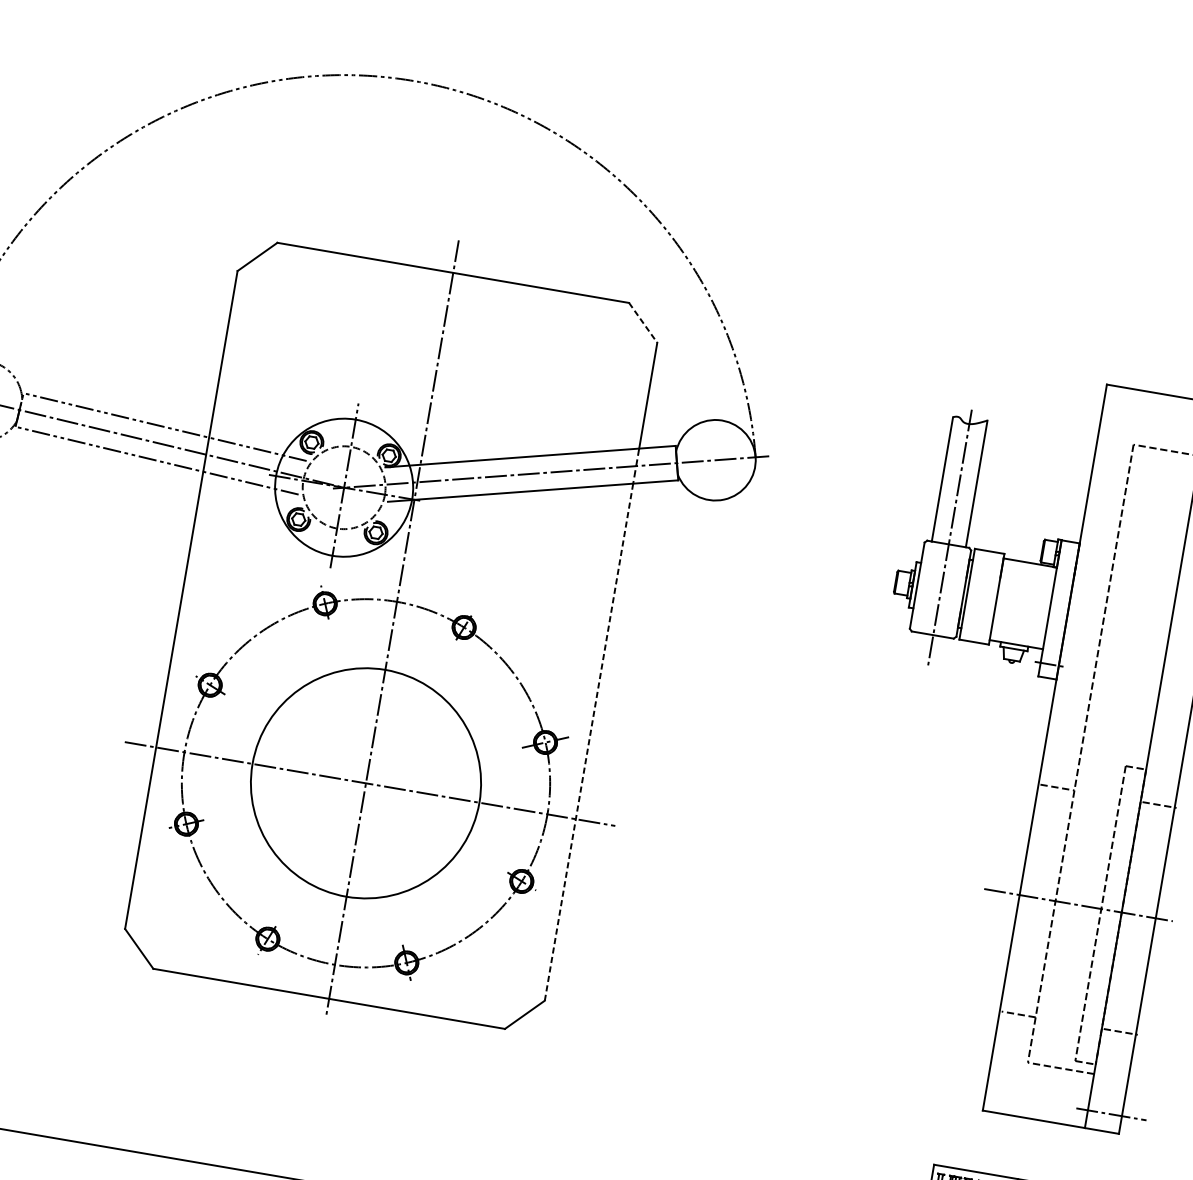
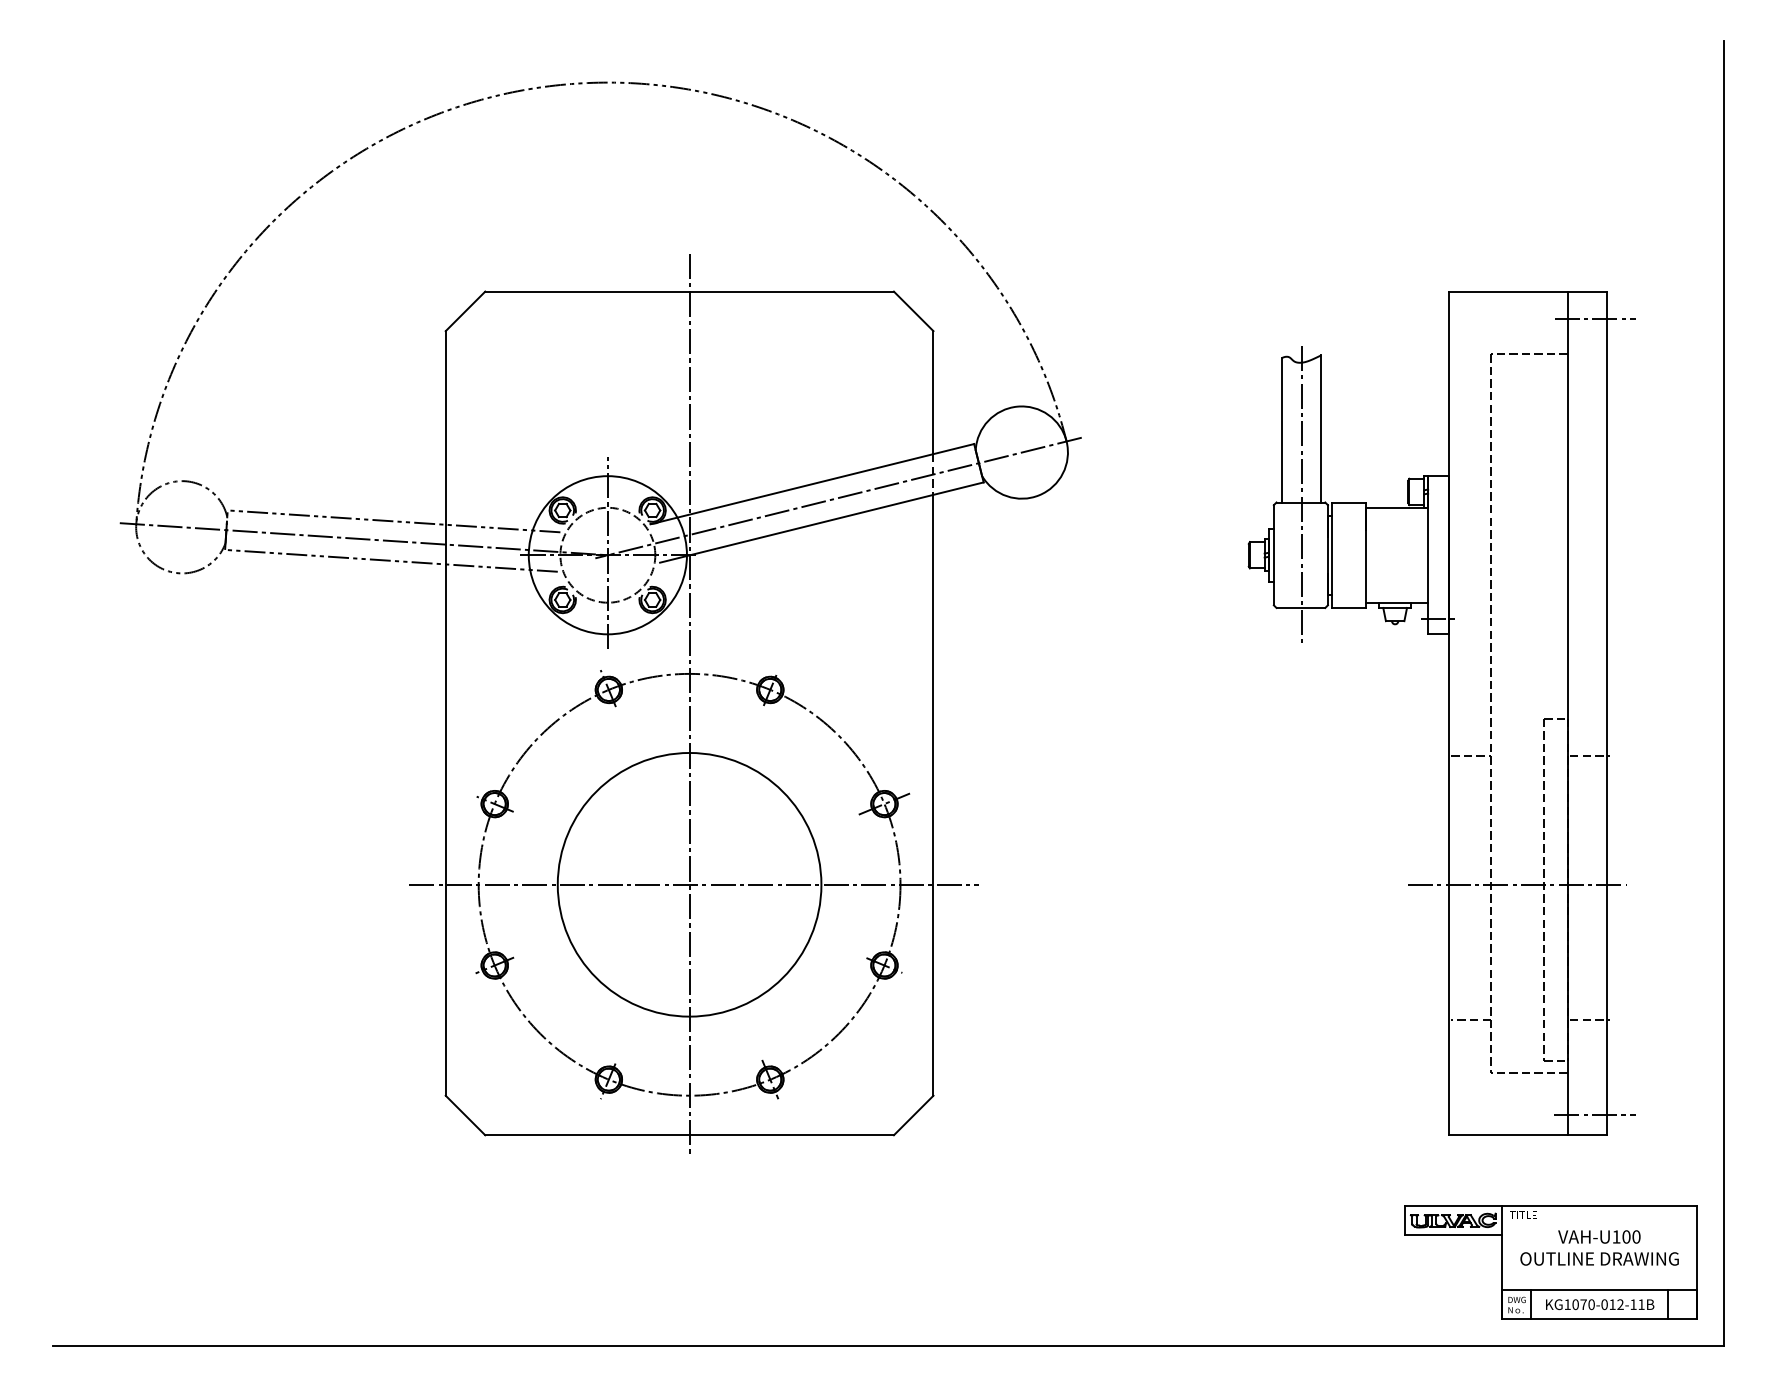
line: (643, 322) -> (913, 311), dashed -> solid
line: (589, 742) -> (933, 795), dashed -> solid

